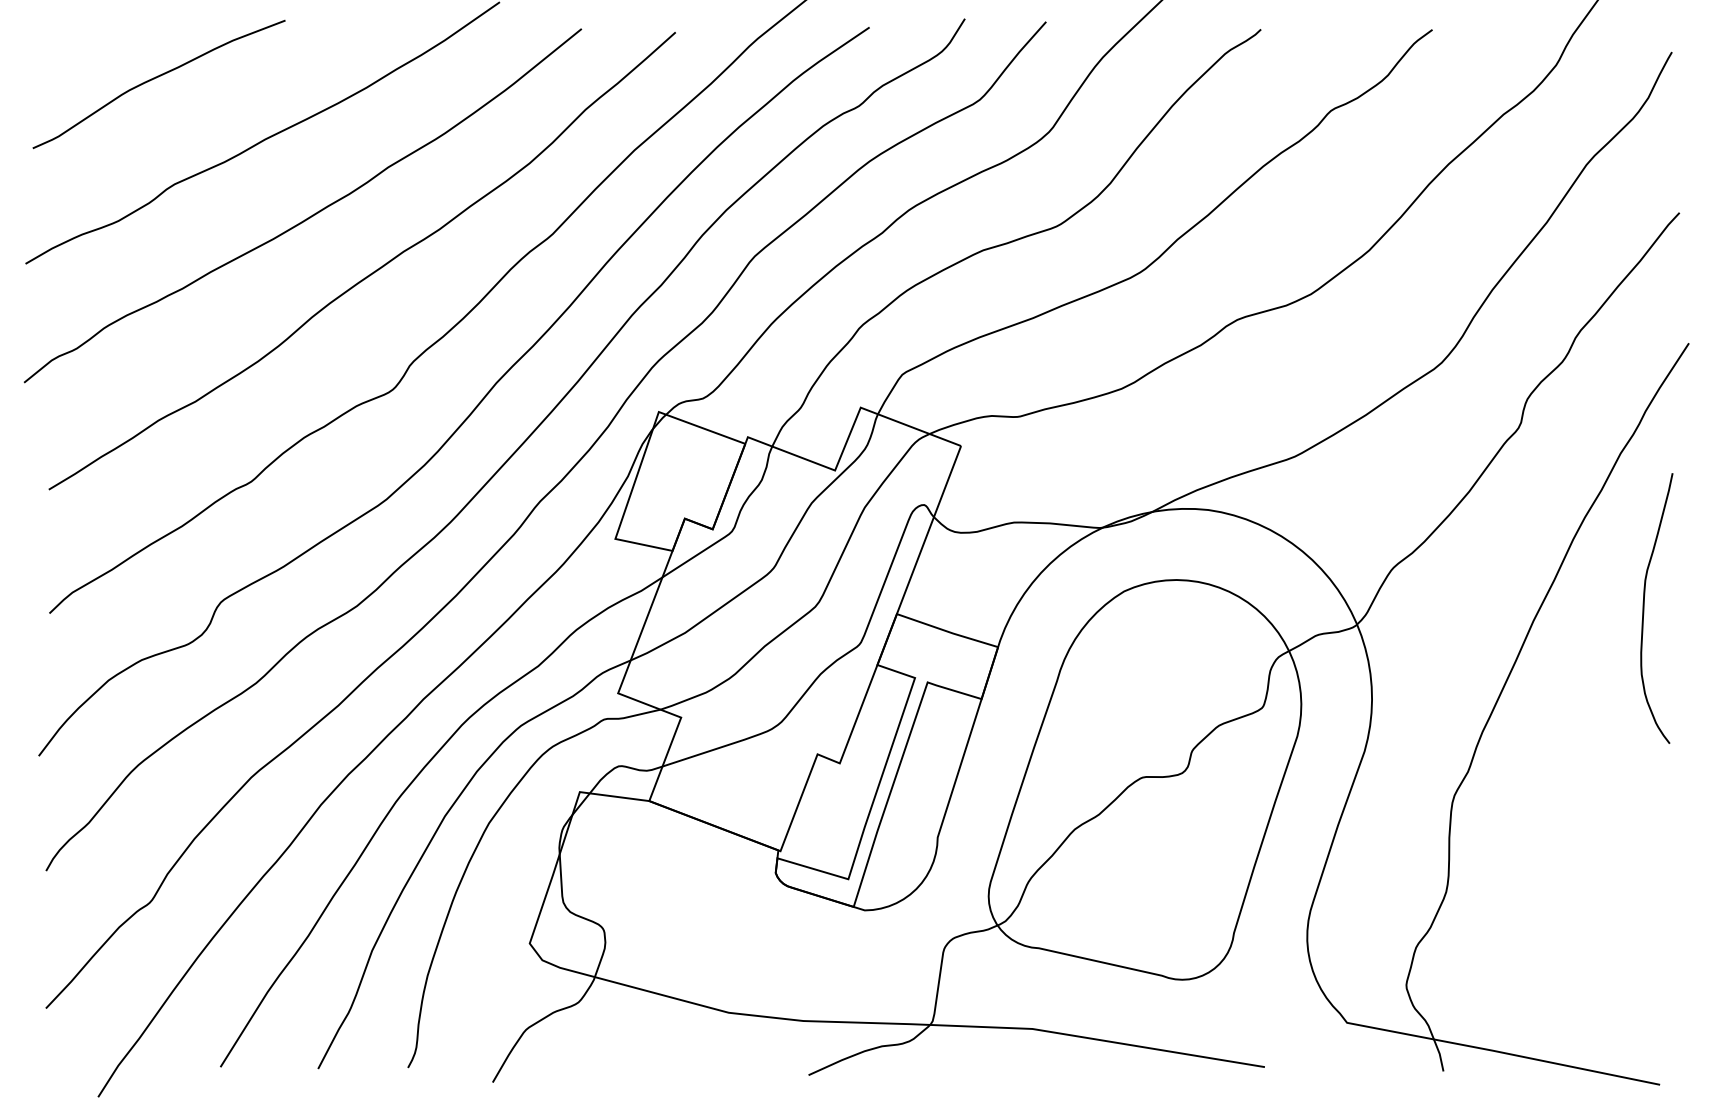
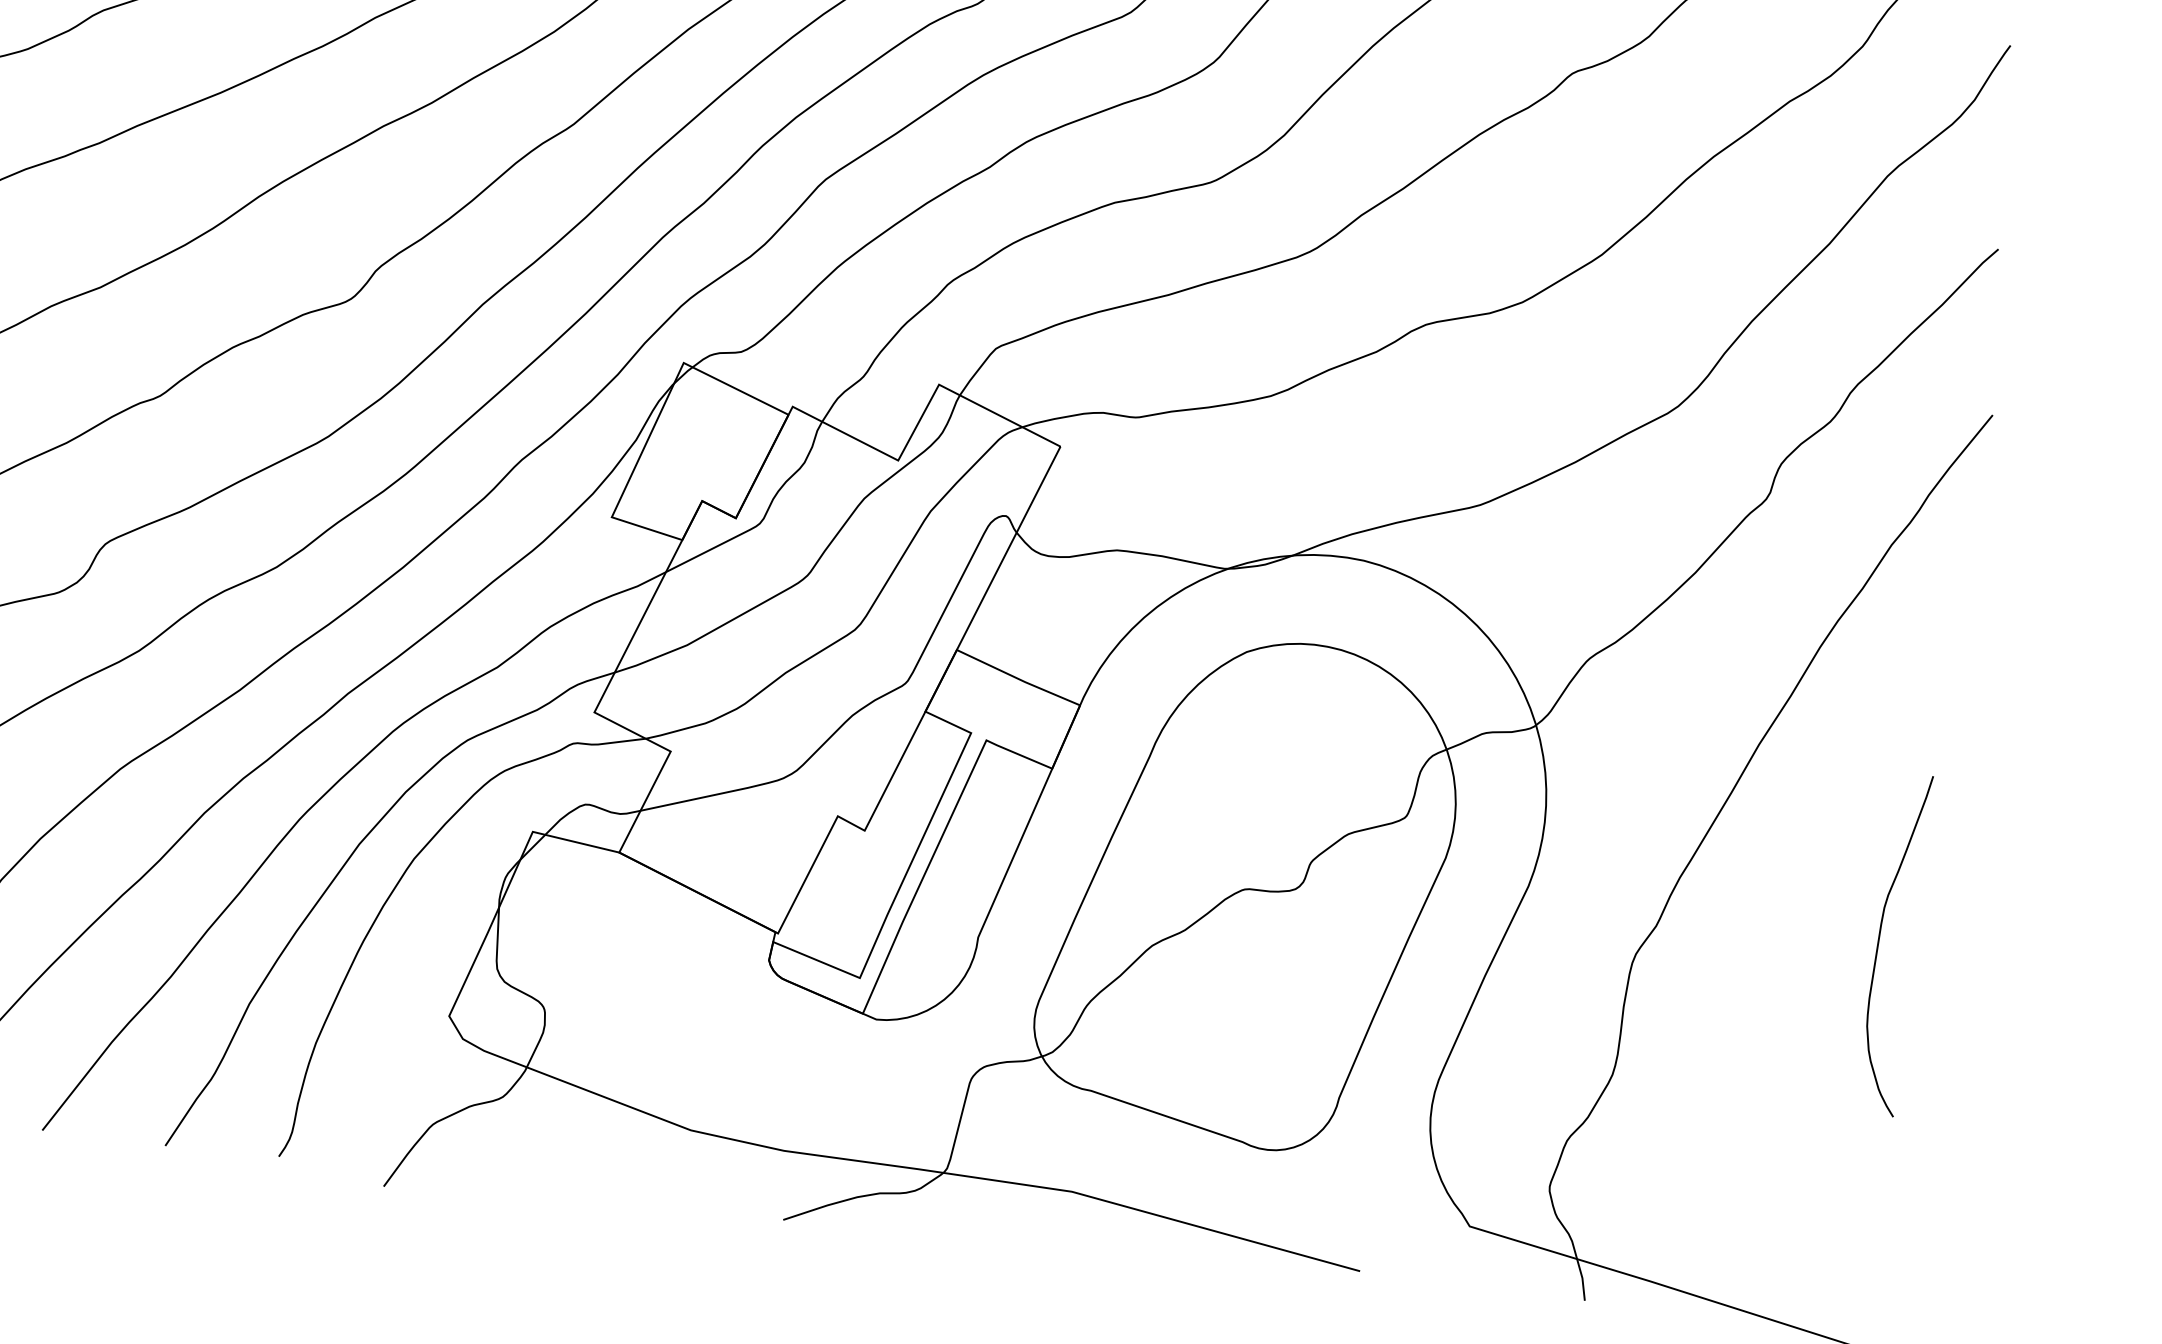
curve: (1644, 608) -> (1879, 943), moved

